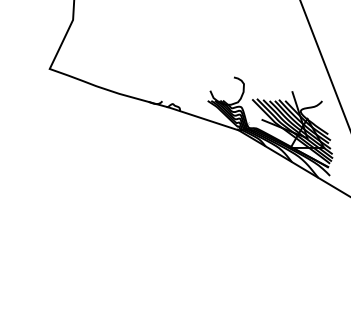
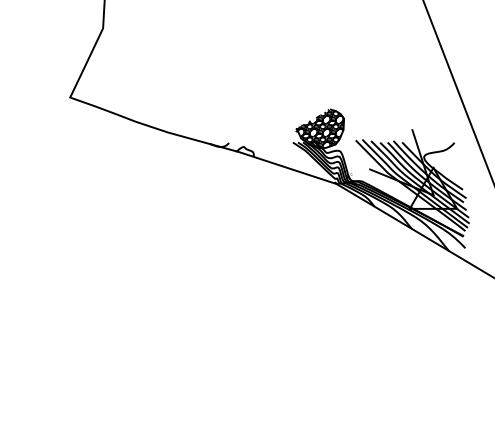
hatch: (226, 90) -> (319, 128), added

